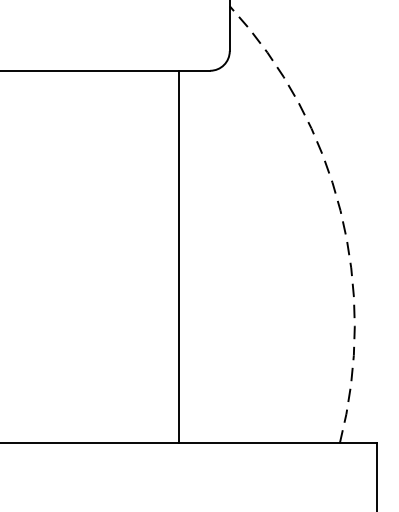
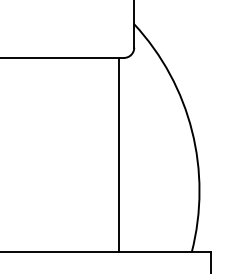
arc: (341, 211) -> (192, 131), dashed -> solid
line: (178, 255) -> (118, 154), moved

